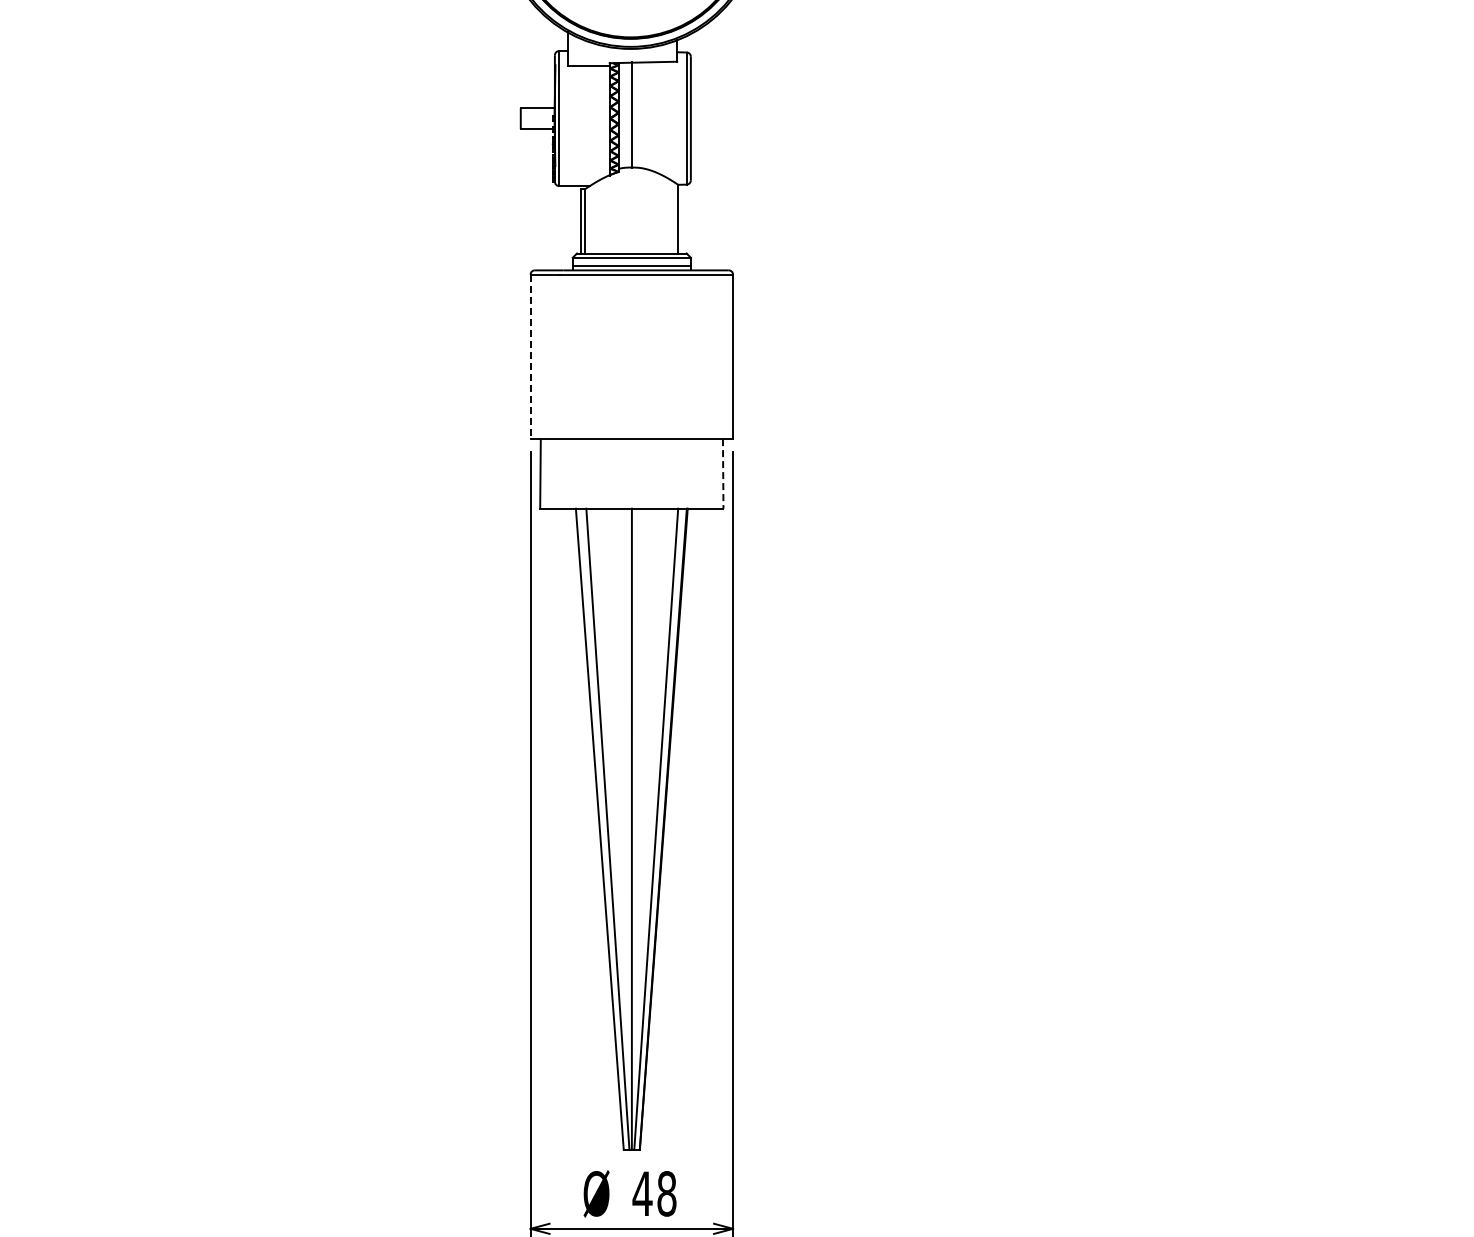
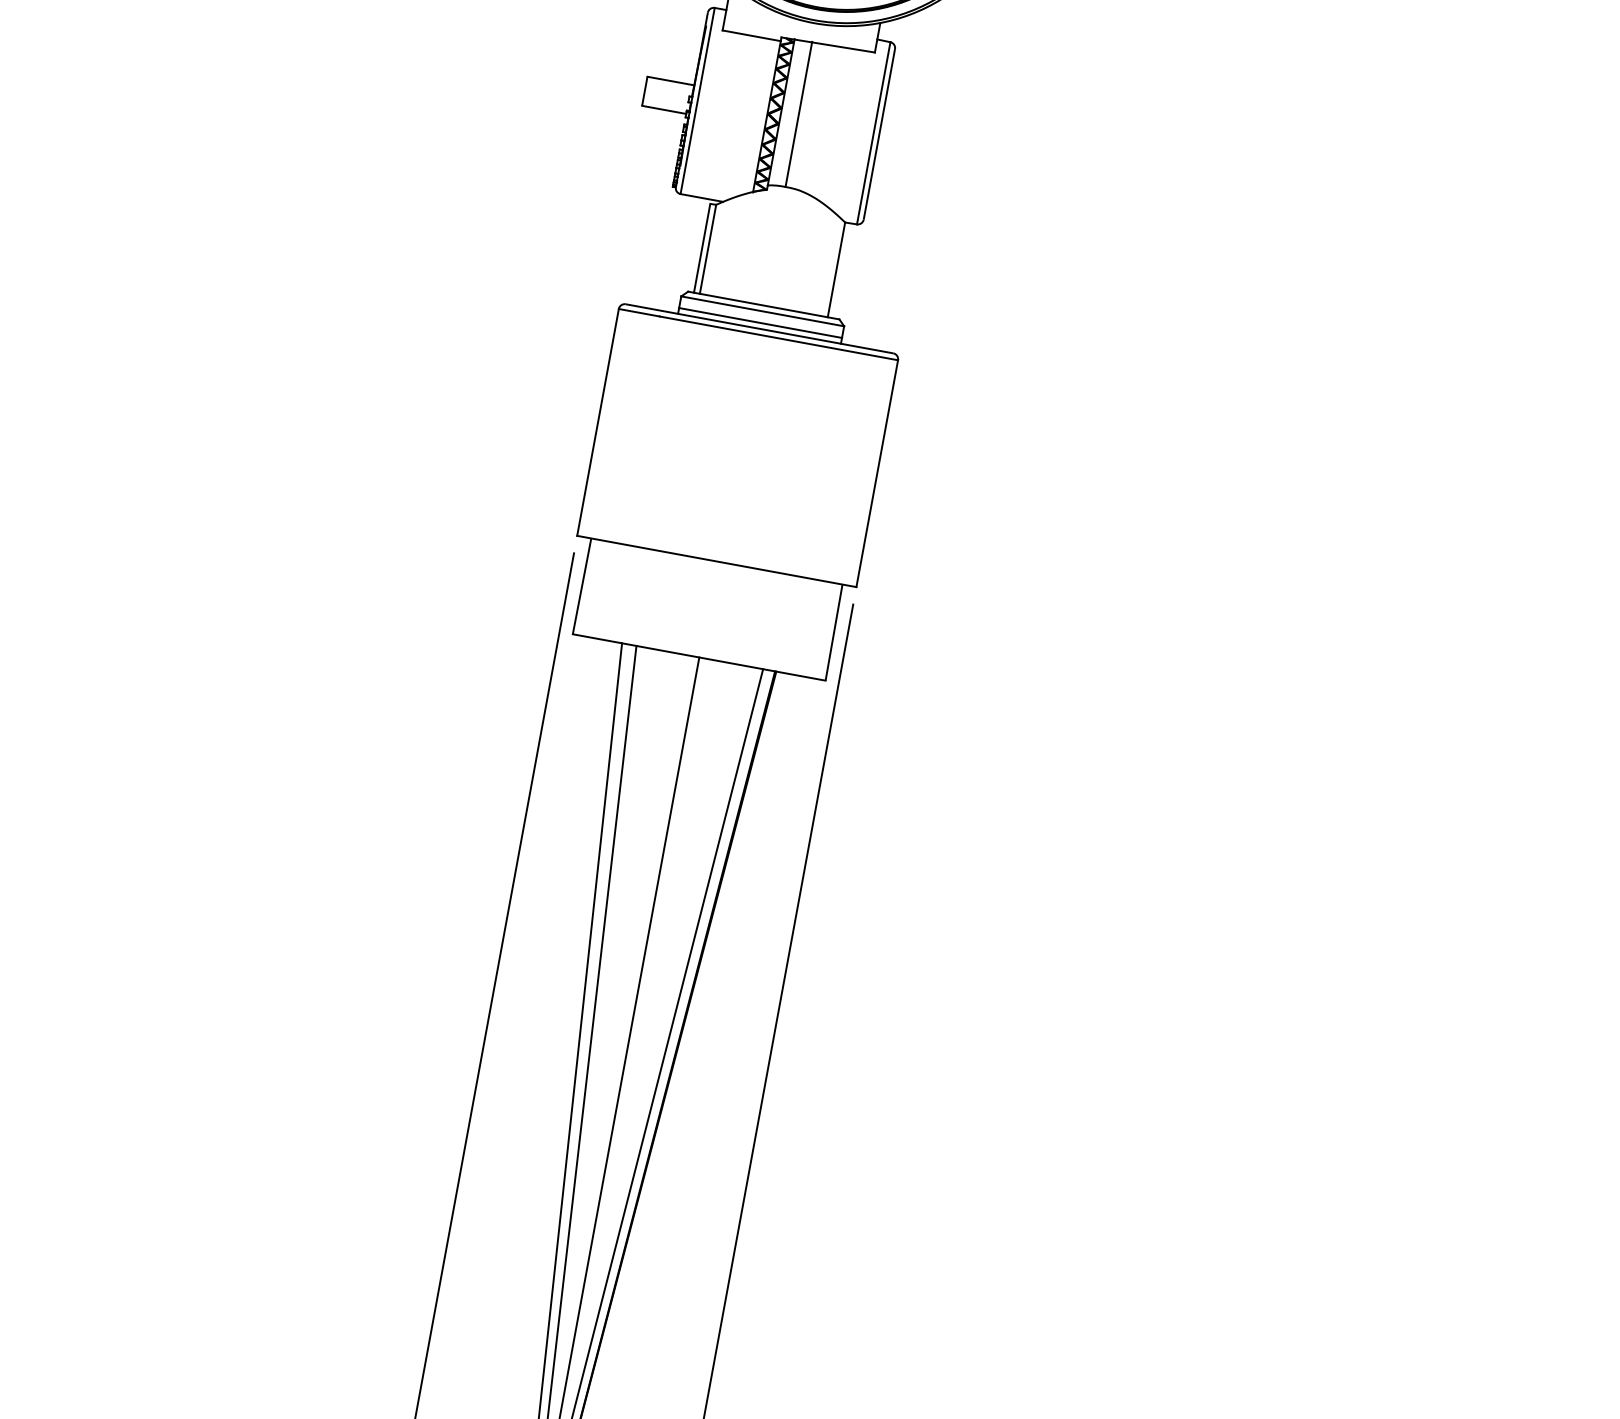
line: (530, 357) -> (597, 423), dashed -> solid
line: (723, 473) -> (834, 632), dashed -> solid

